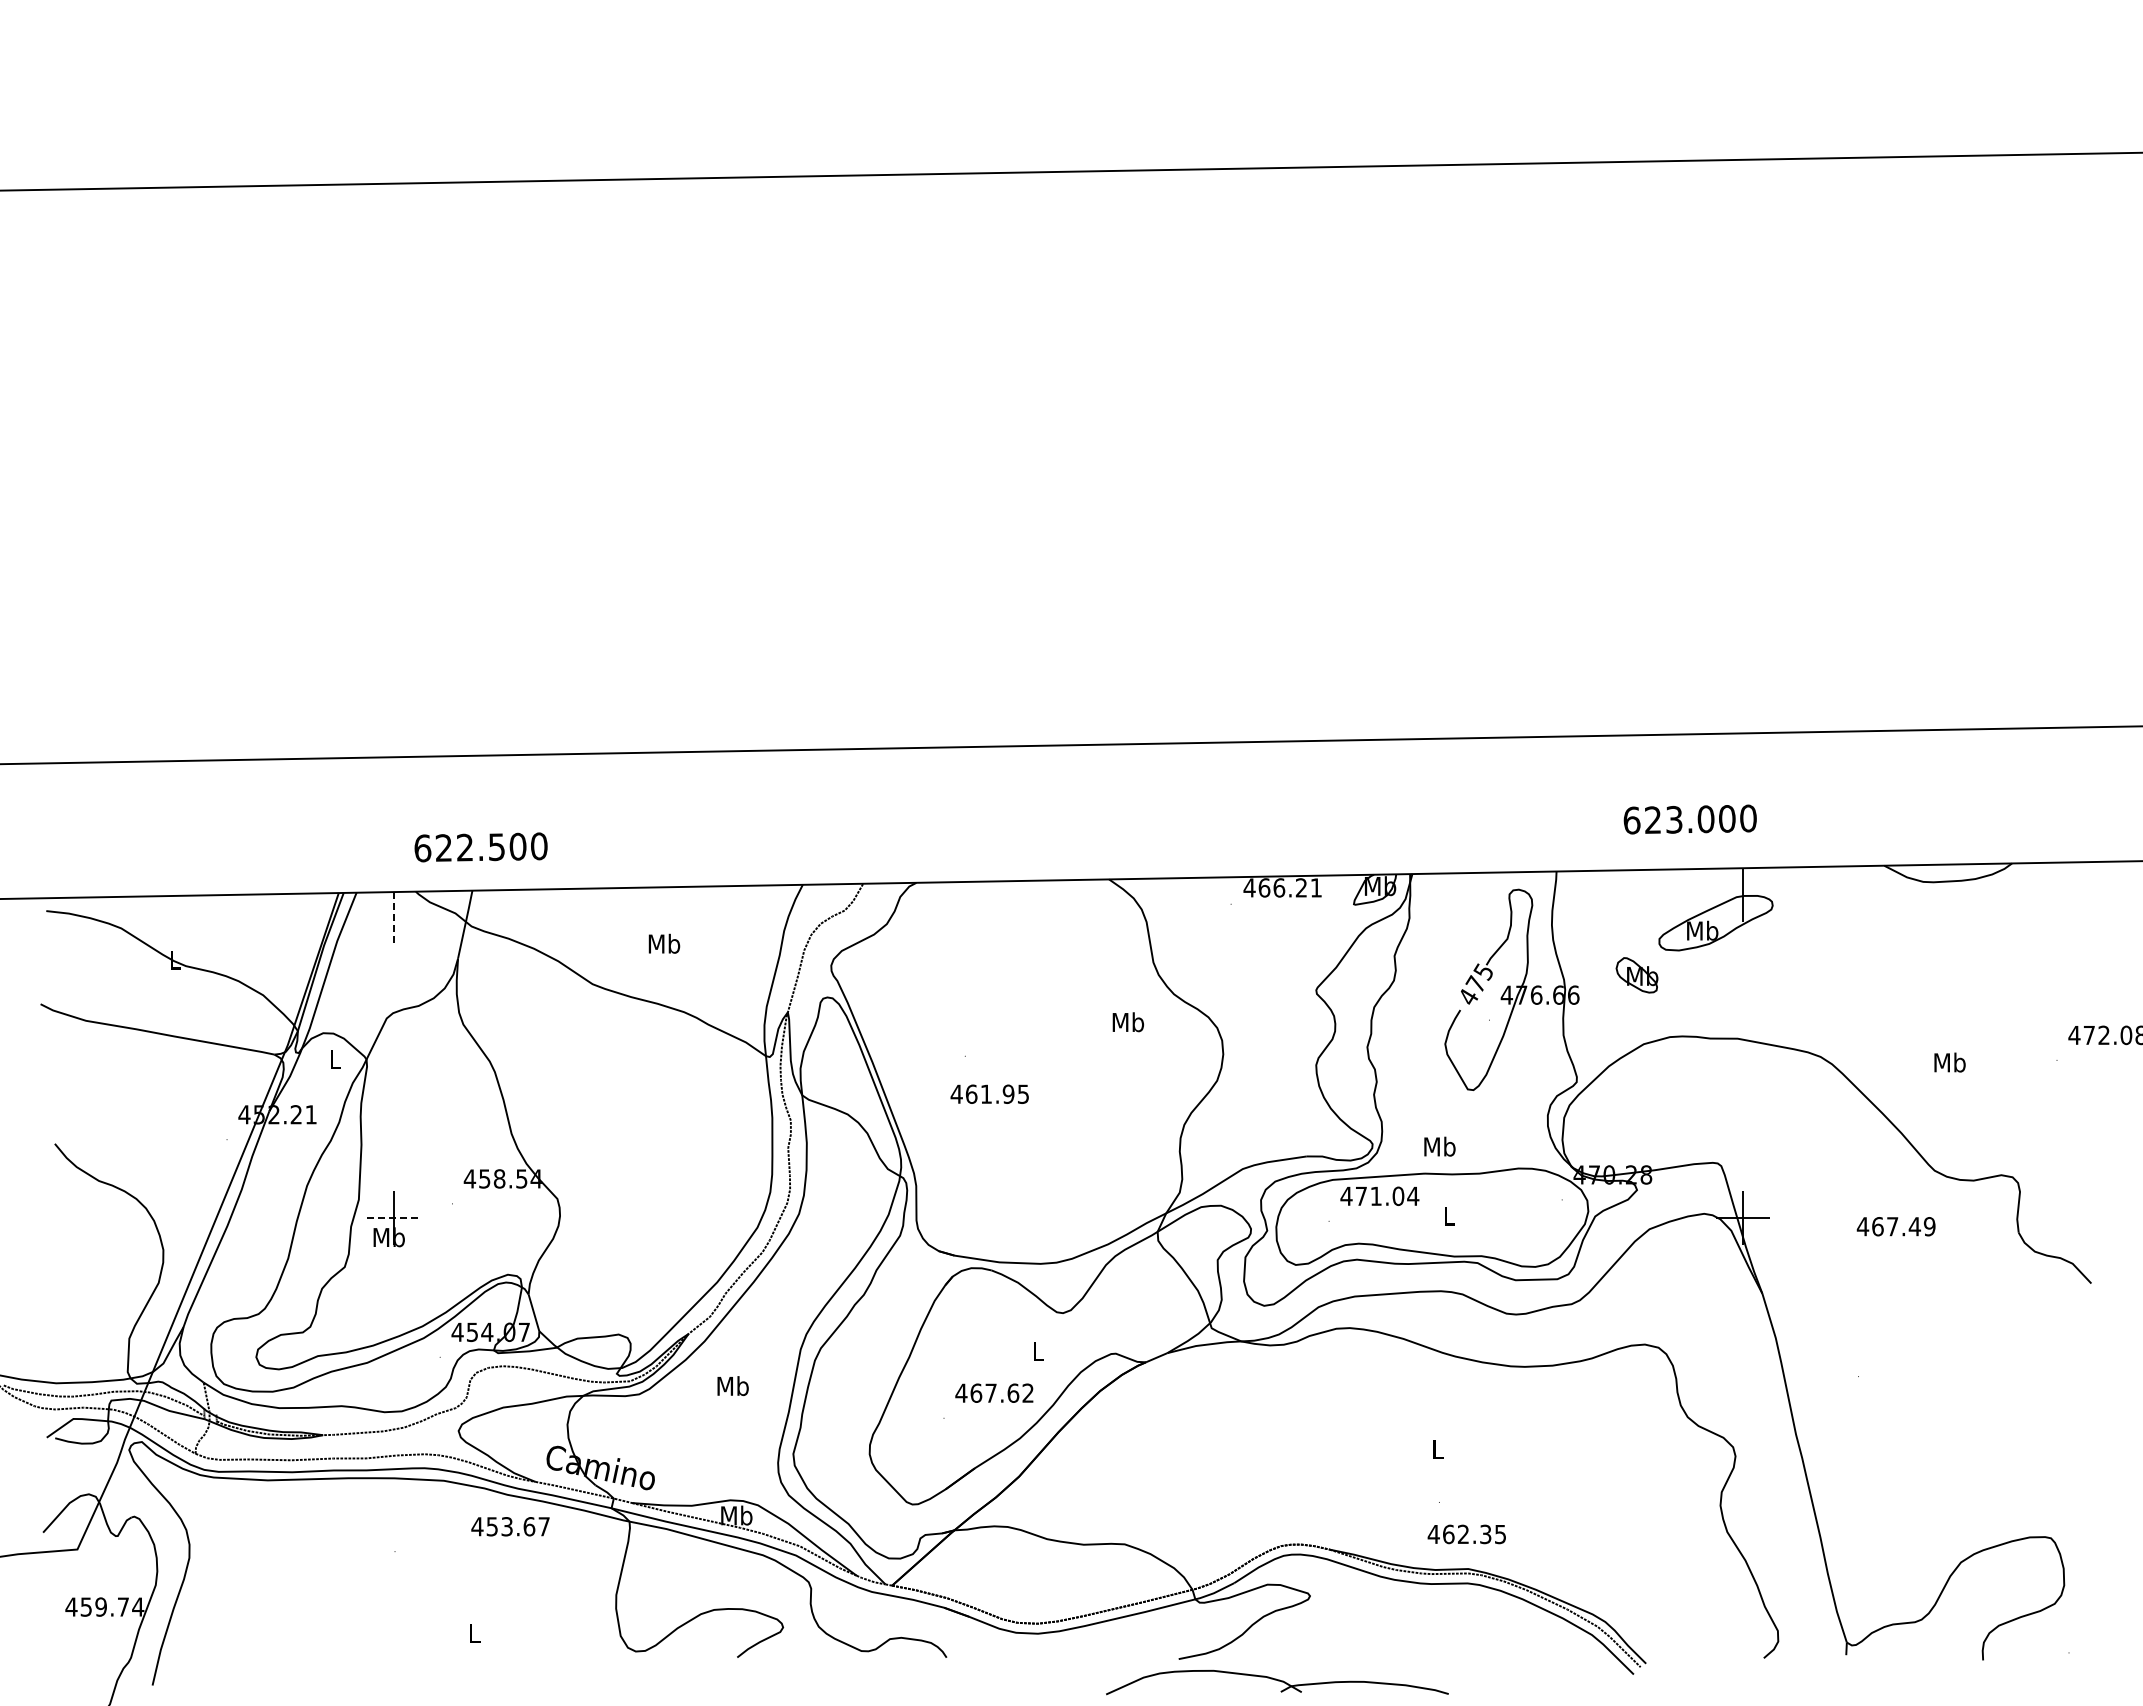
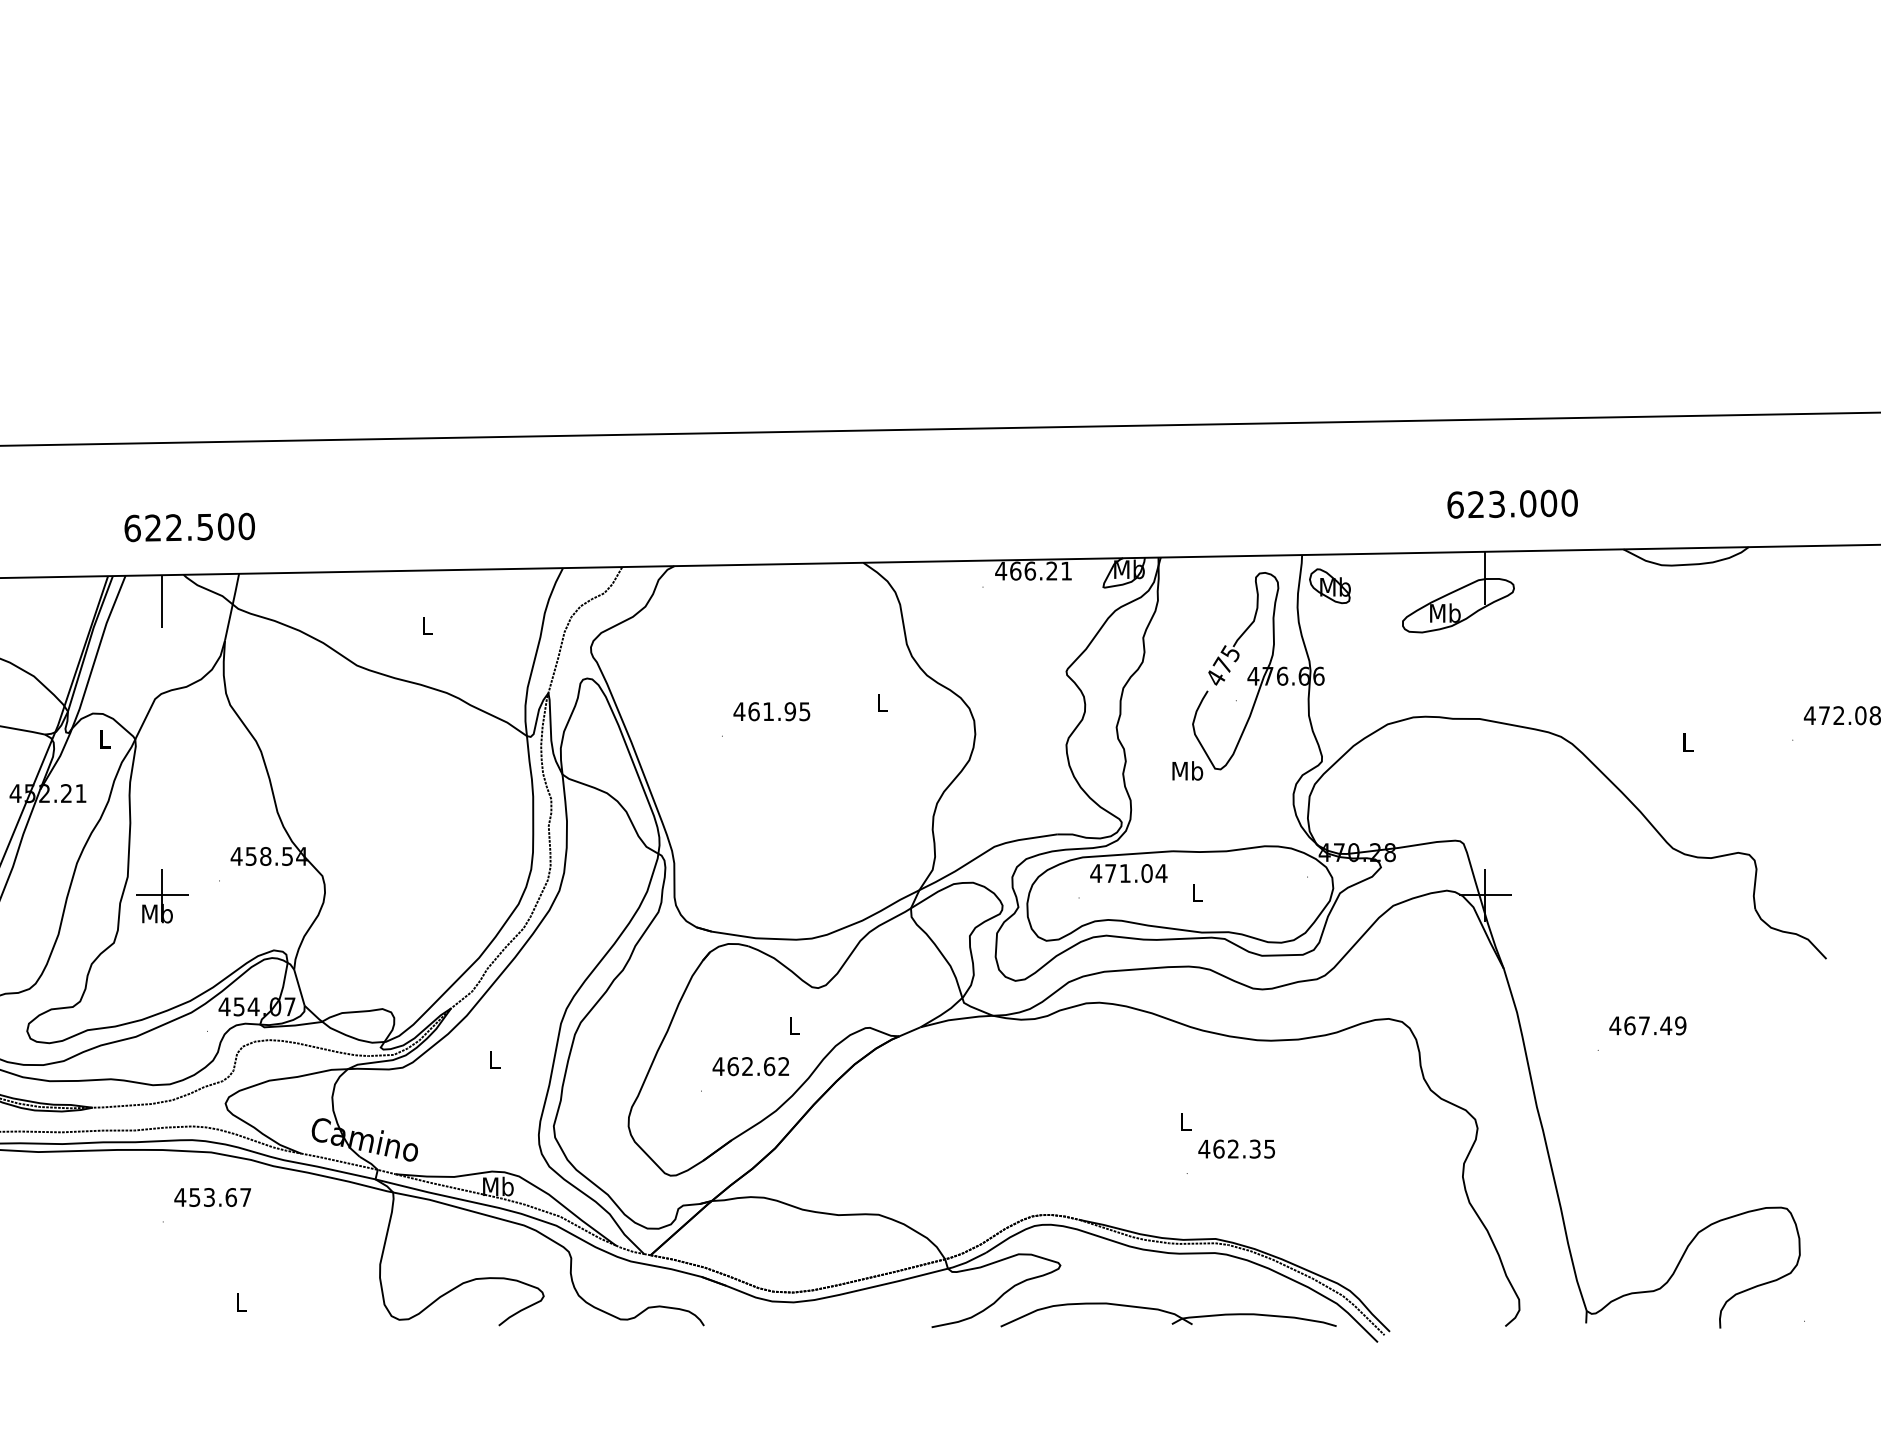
text: (1689, 819) -> (1511, 504), moved
text: (480, 847) -> (189, 527), moved
line: (394, 919) -> (162, 602), dashed -> solid
text: (664, 943) -> (427, 625), Mb -> L
part: (1636, 975) -> (1329, 586), moved
text: (1128, 1022) -> (882, 703), Mb -> L
text: (1949, 1062) -> (1687, 742), Mb -> L
text: (989, 1093) -> (771, 710), moved
text: (1439, 1146) -> (1187, 770), moved
line: (394, 1218) -> (162, 895), dashed -> solid
text: (1895, 1226) -> (1647, 1025), moved
text: (732, 1386) -> (494, 1059), Mb -> L
text: (990, 1392) -> (747, 1065), 467.62 -> 462.62
text: (510, 1526) -> (212, 1197), moved
text: (1466, 1534) -> (1236, 1149), moved
part: (1277, 1682) -> (1168, 1314), moved

